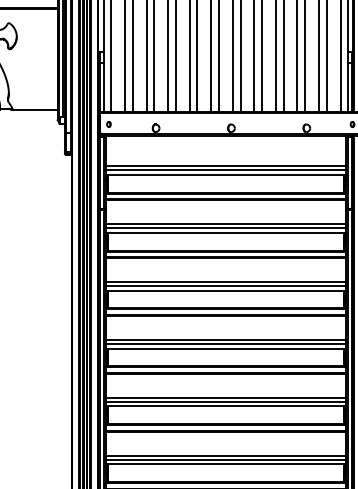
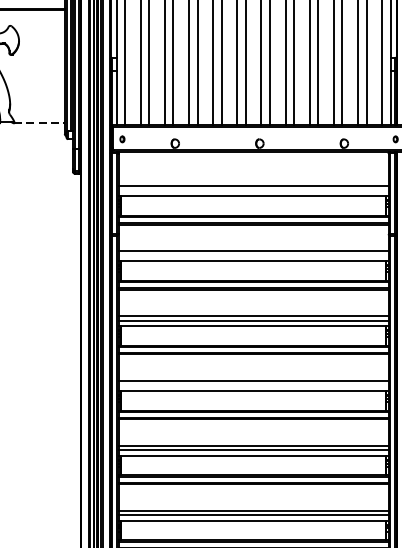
line: (34, 110) -> (38, 123), solid -> dashed
line: (225, 170) -> (253, 190), removed
line: (225, 228) -> (253, 256), removed
line: (225, 343) -> (253, 385), removed

